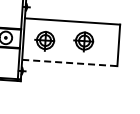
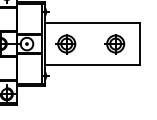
part: (83, 41) -> (114, 44), moved
line: (69, 62) -> (92, 64), dashed -> solid

